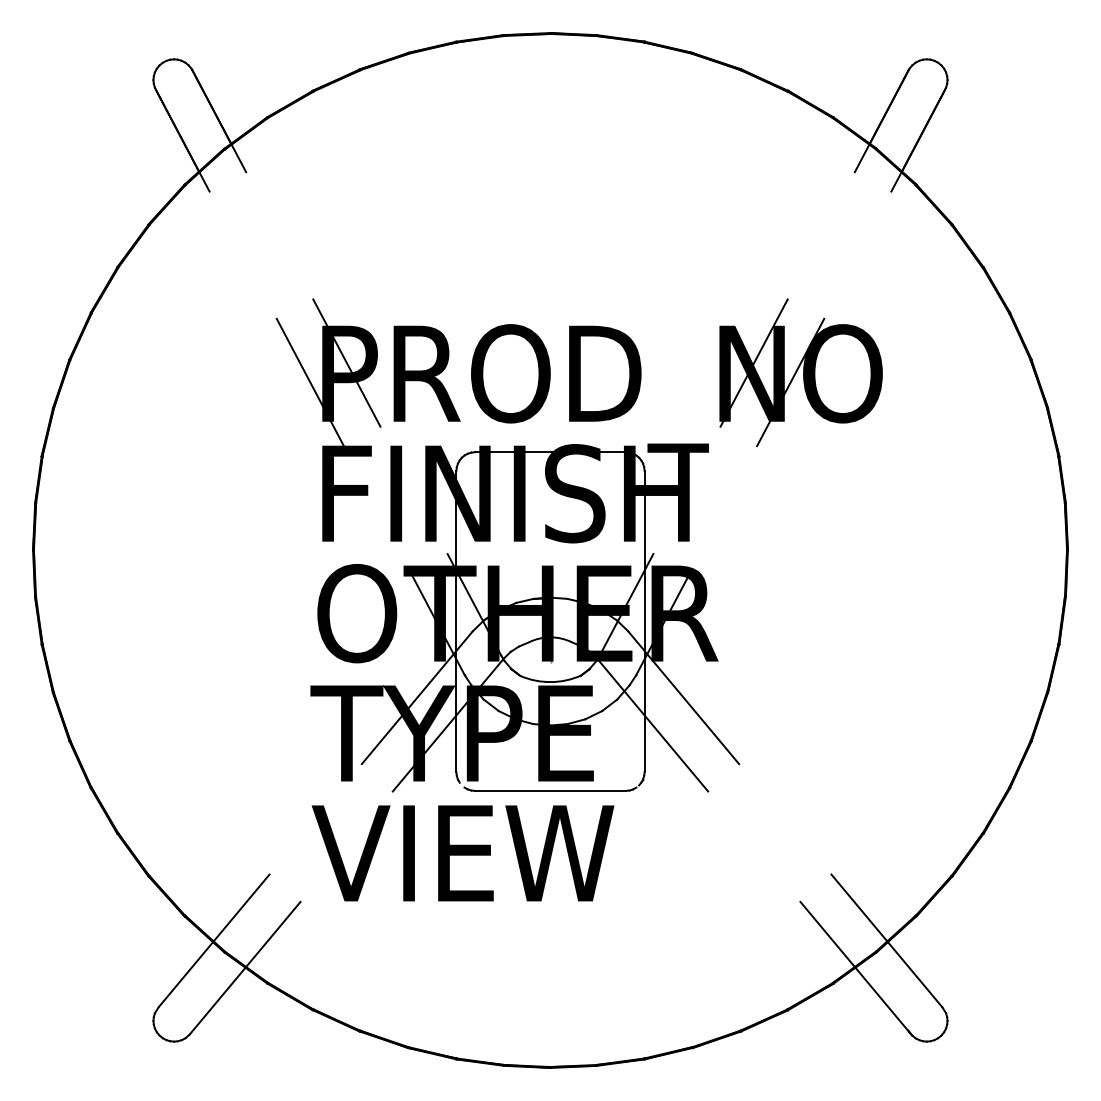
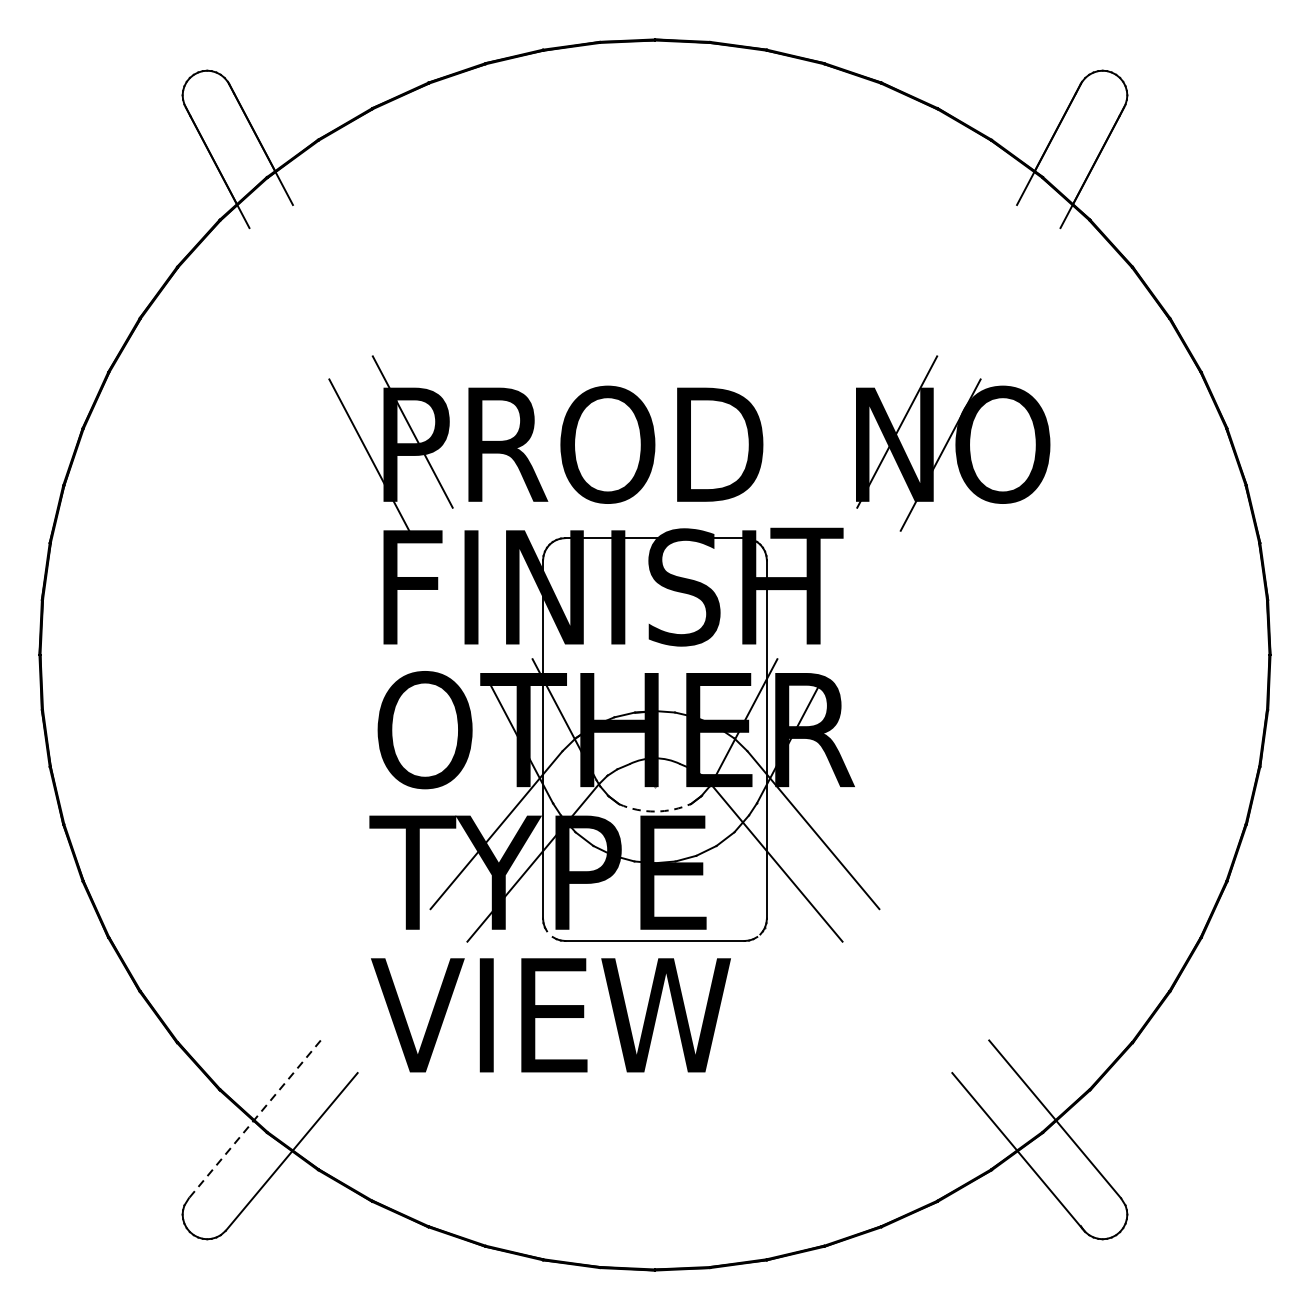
arc: (550, 682) -> (655, 812), solid -> dashed
line: (213, 941) -> (254, 1120), solid -> dashed

